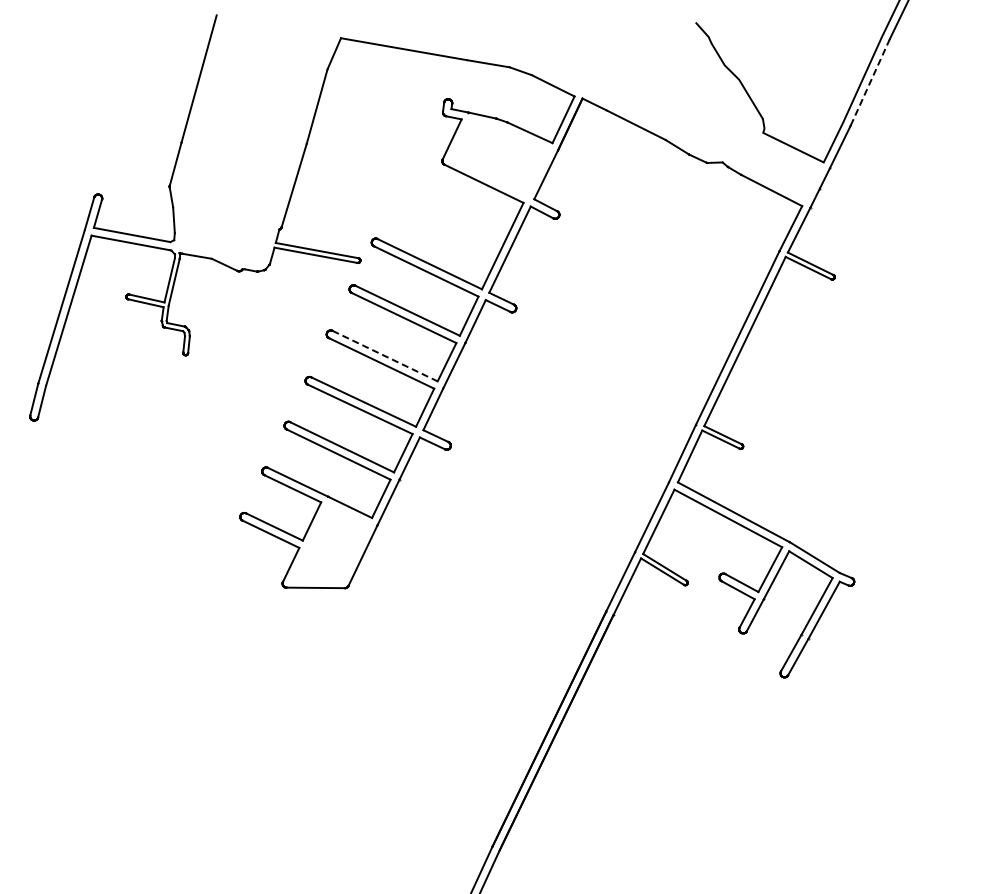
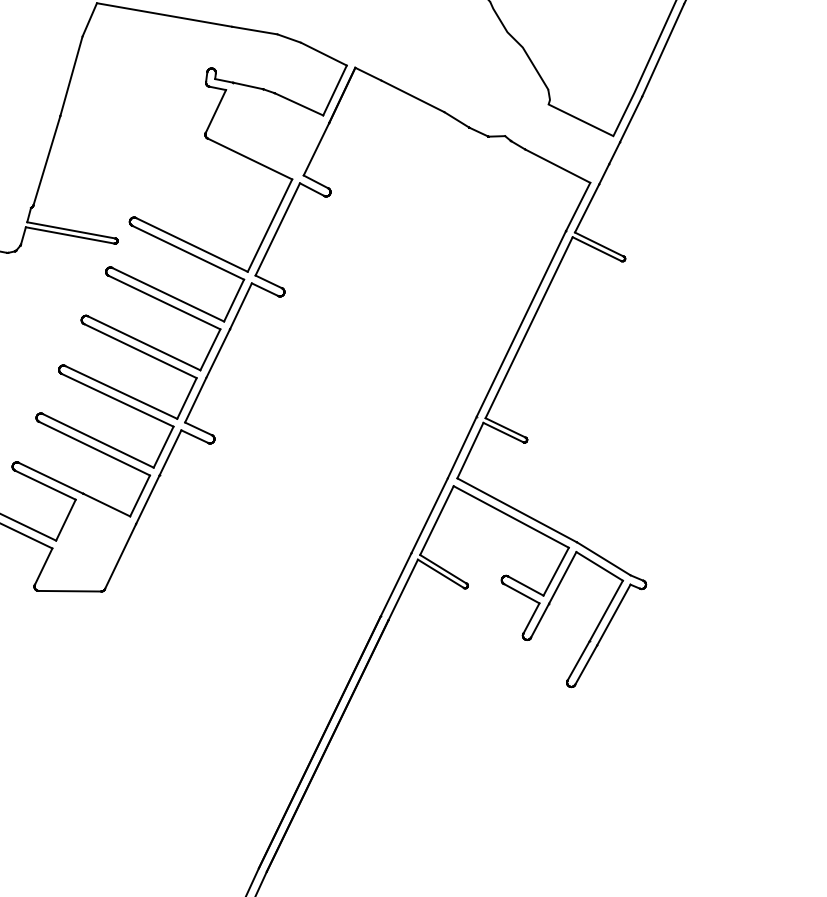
line: (870, 82) -> (663, 50), dashed -> solid
line: (385, 356) -> (144, 343), dashed -> solid

